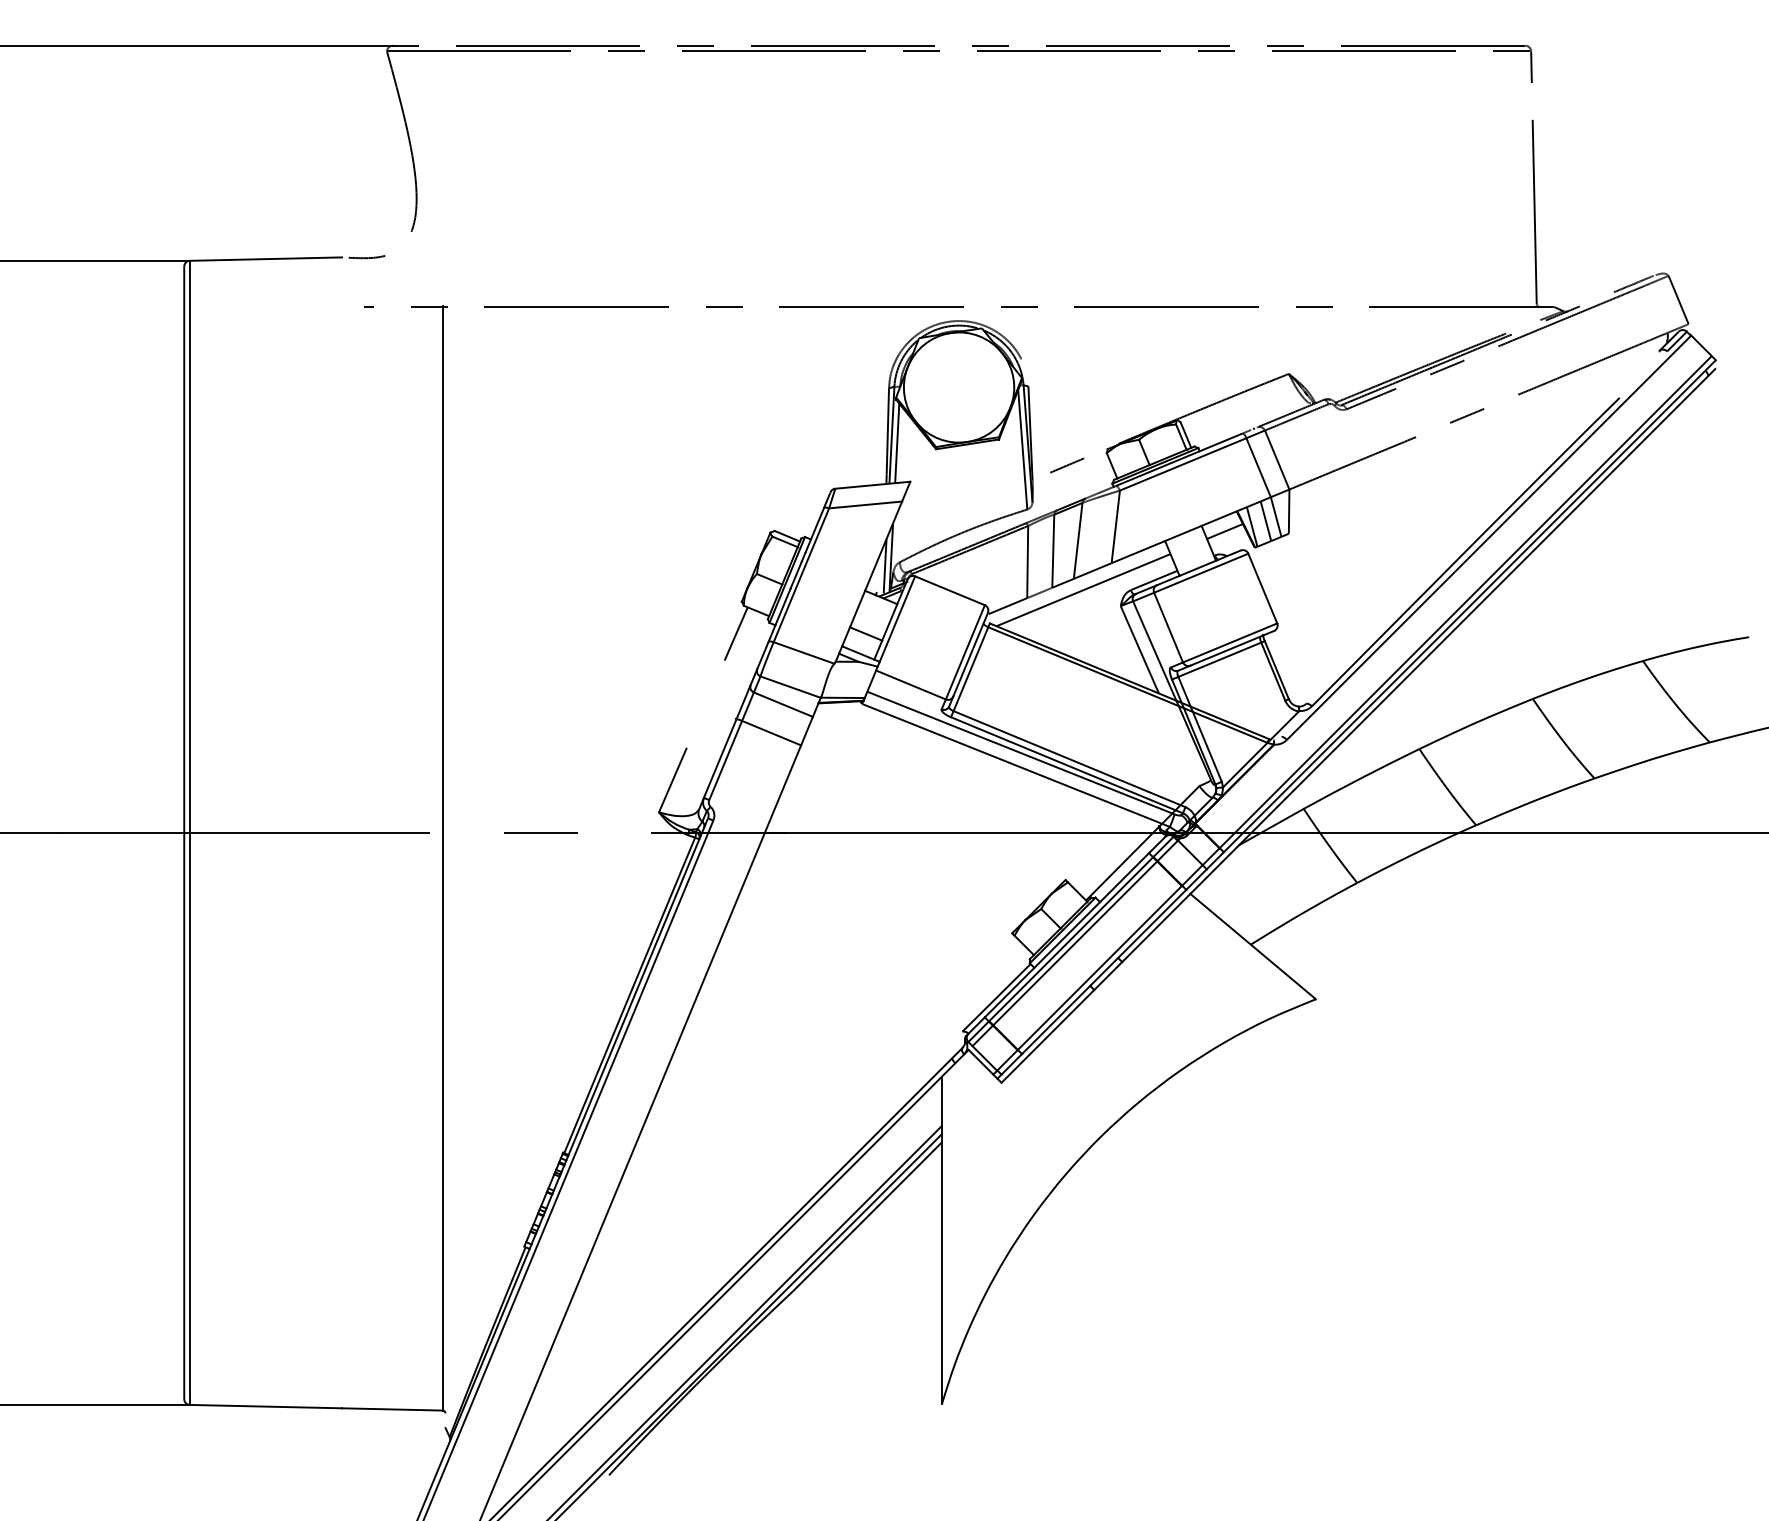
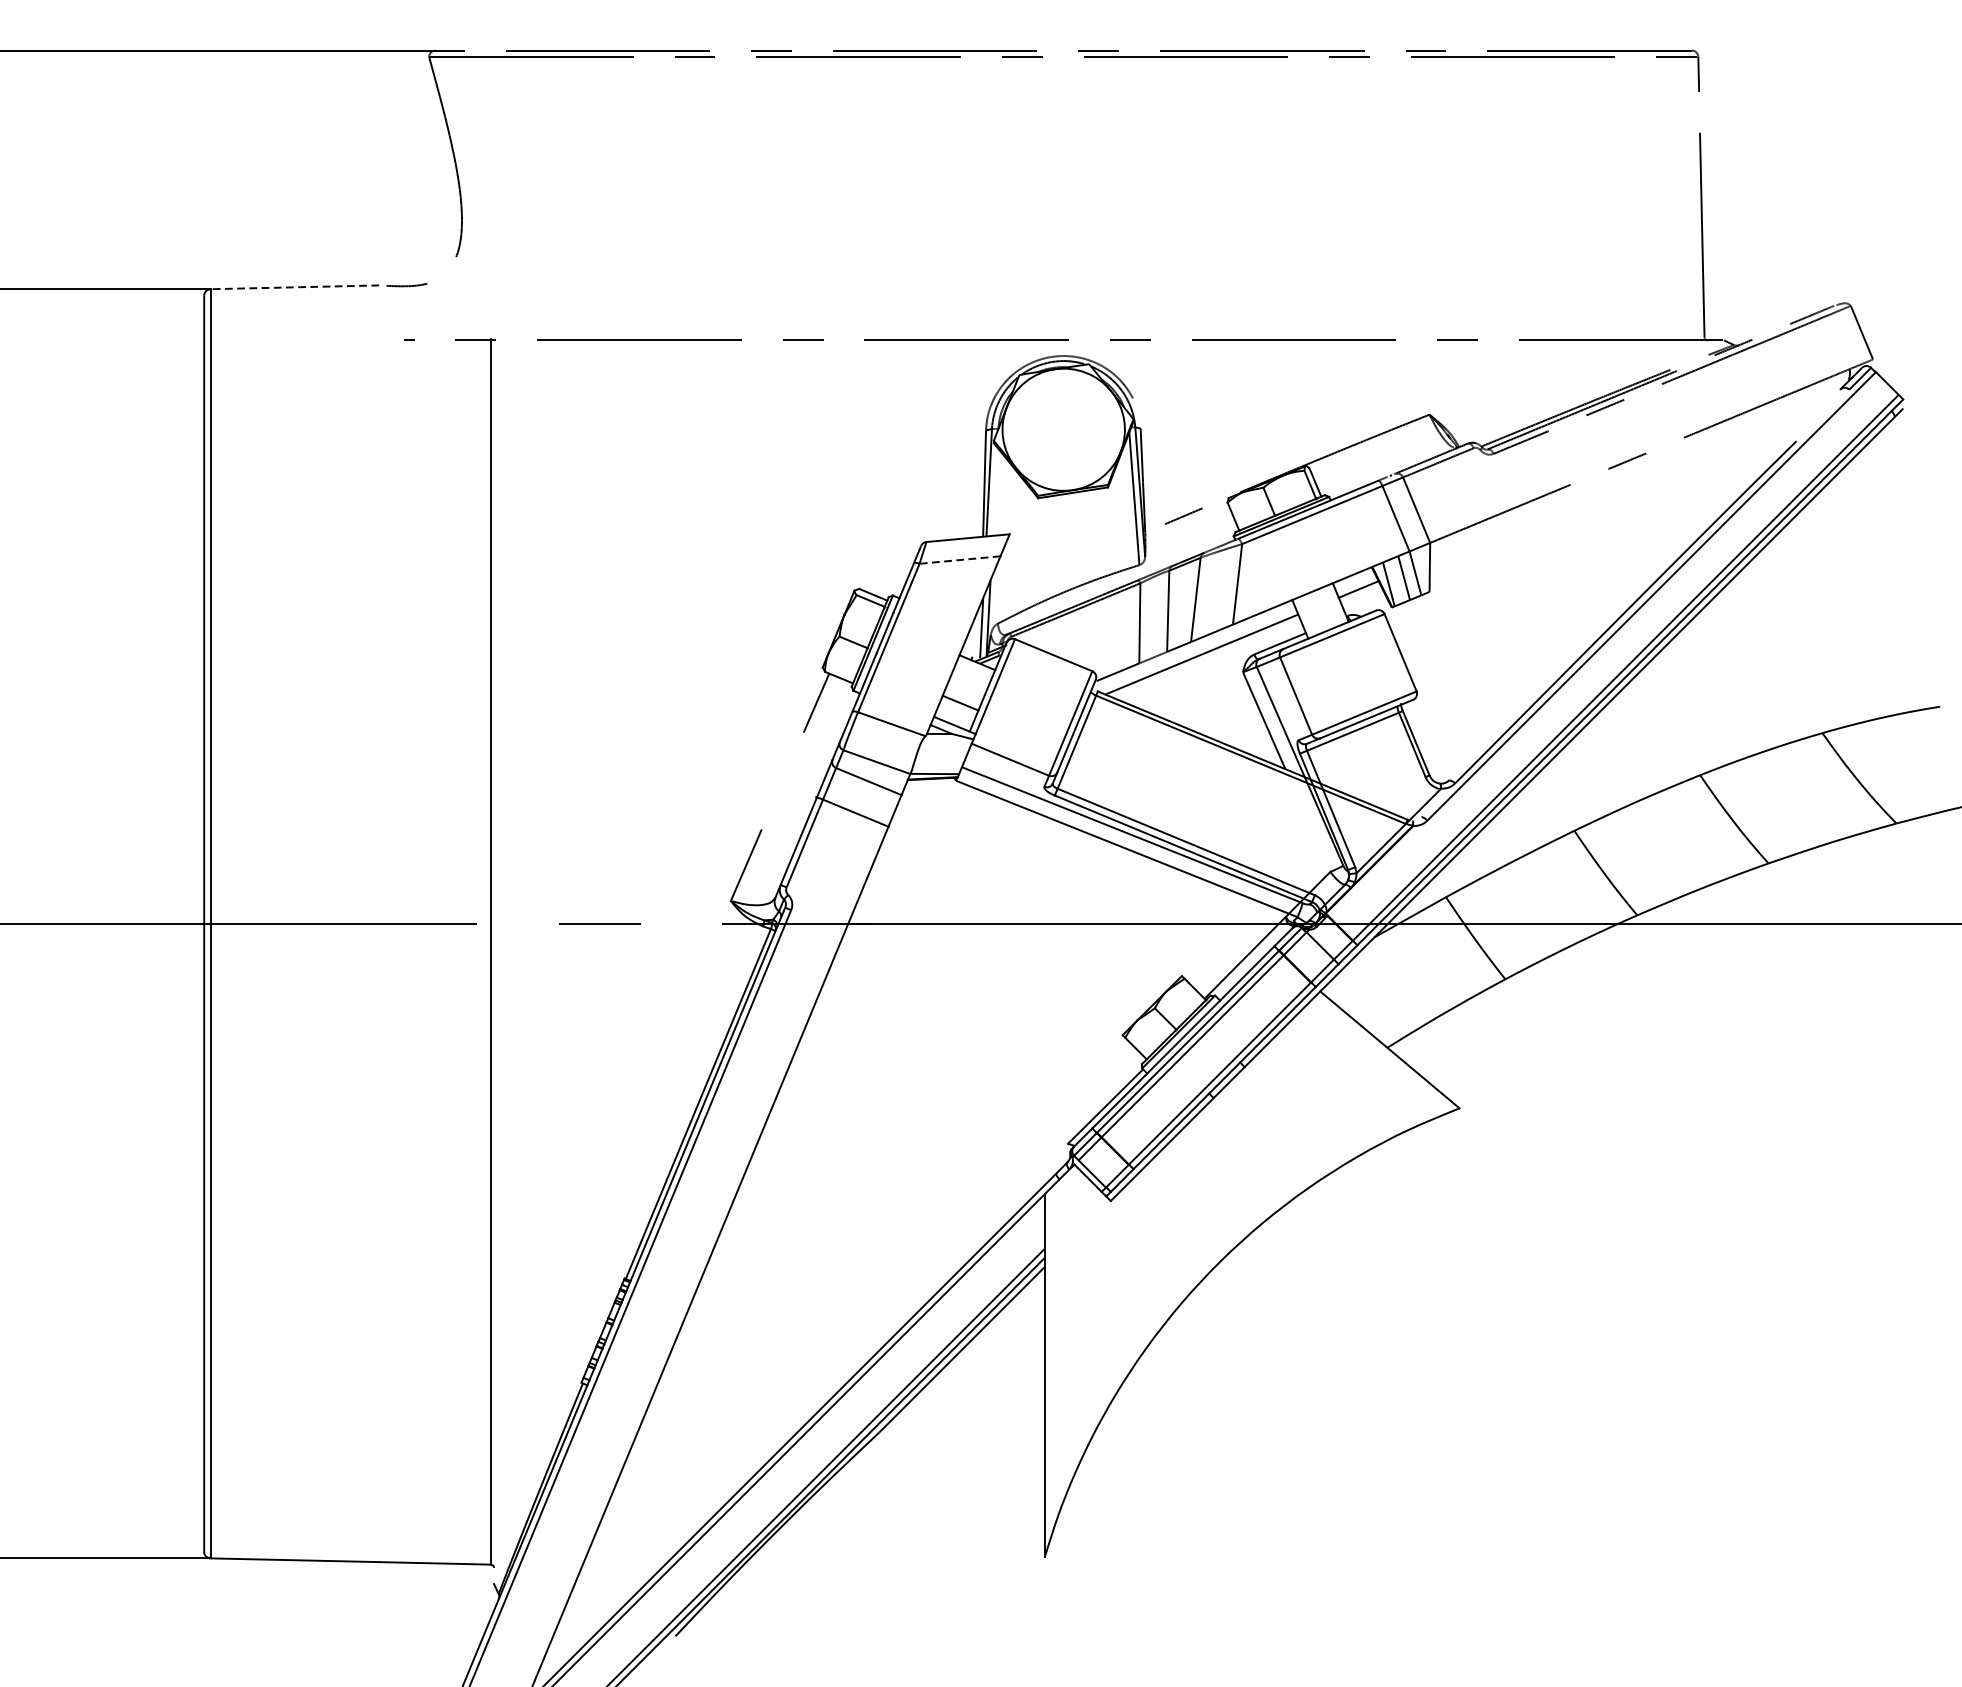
line: (265, 259) -> (294, 287), solid -> dashed
line: (897, 443) -> (995, 491), removed
line: (865, 504) -> (959, 559), solid -> dashed

